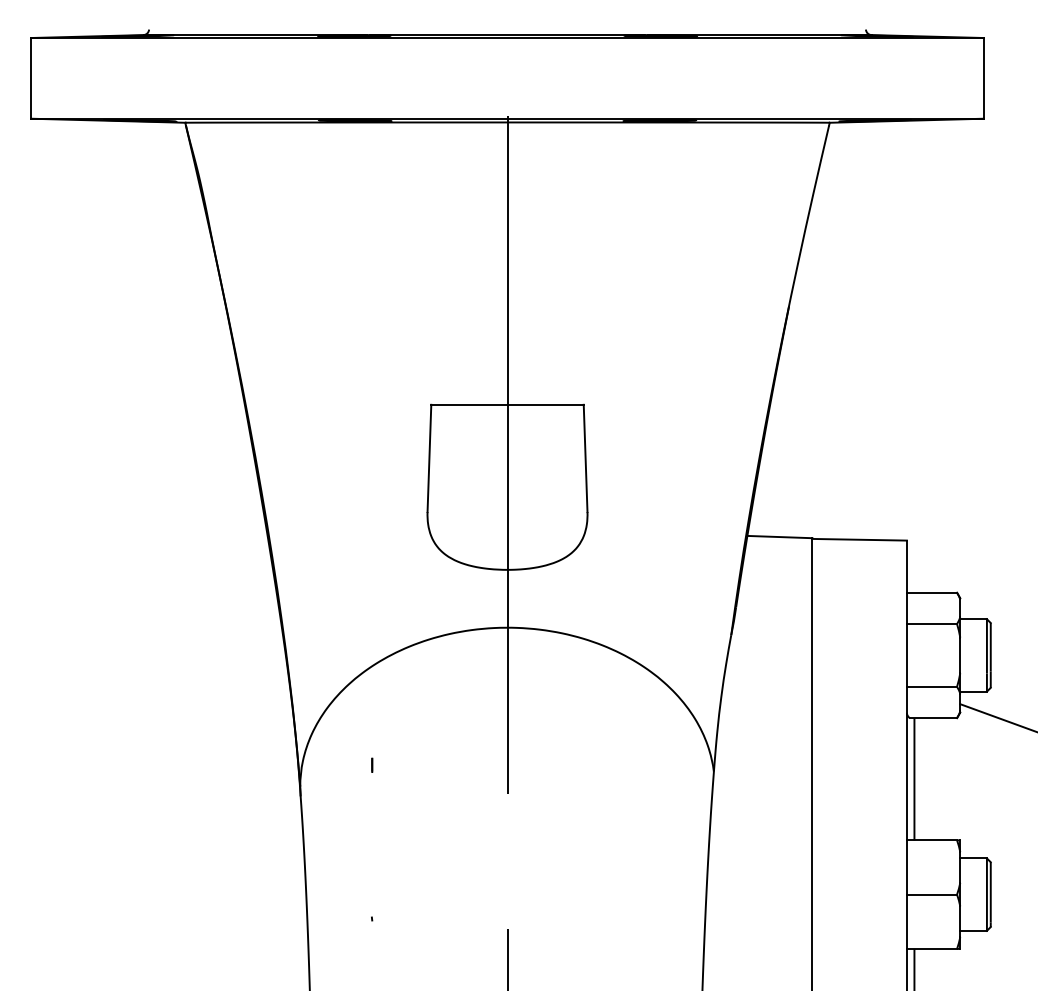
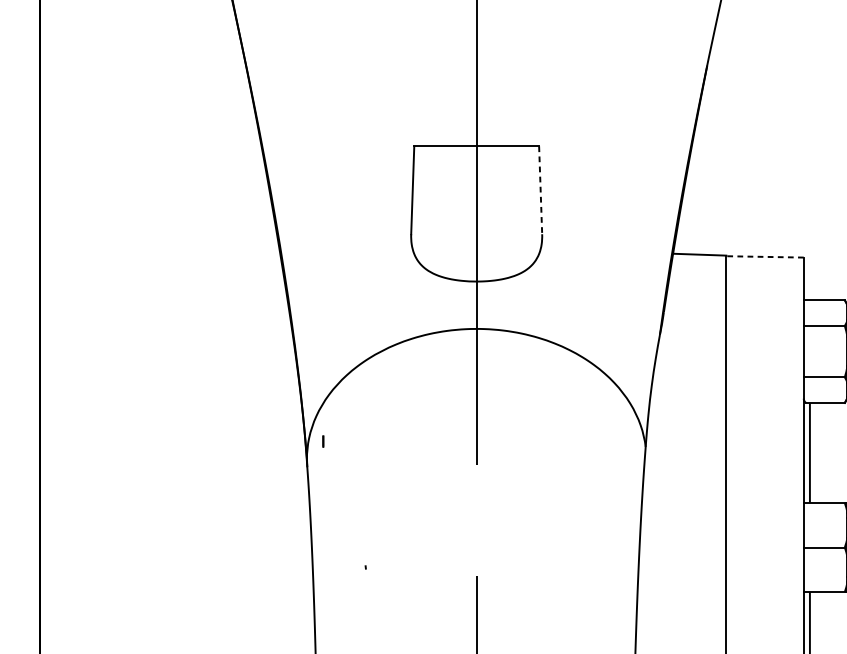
line: (585, 458) -> (540, 190), solid -> dashed
line: (859, 539) -> (764, 256), solid -> dashed
line: (372, 764) -> (323, 440), moved

